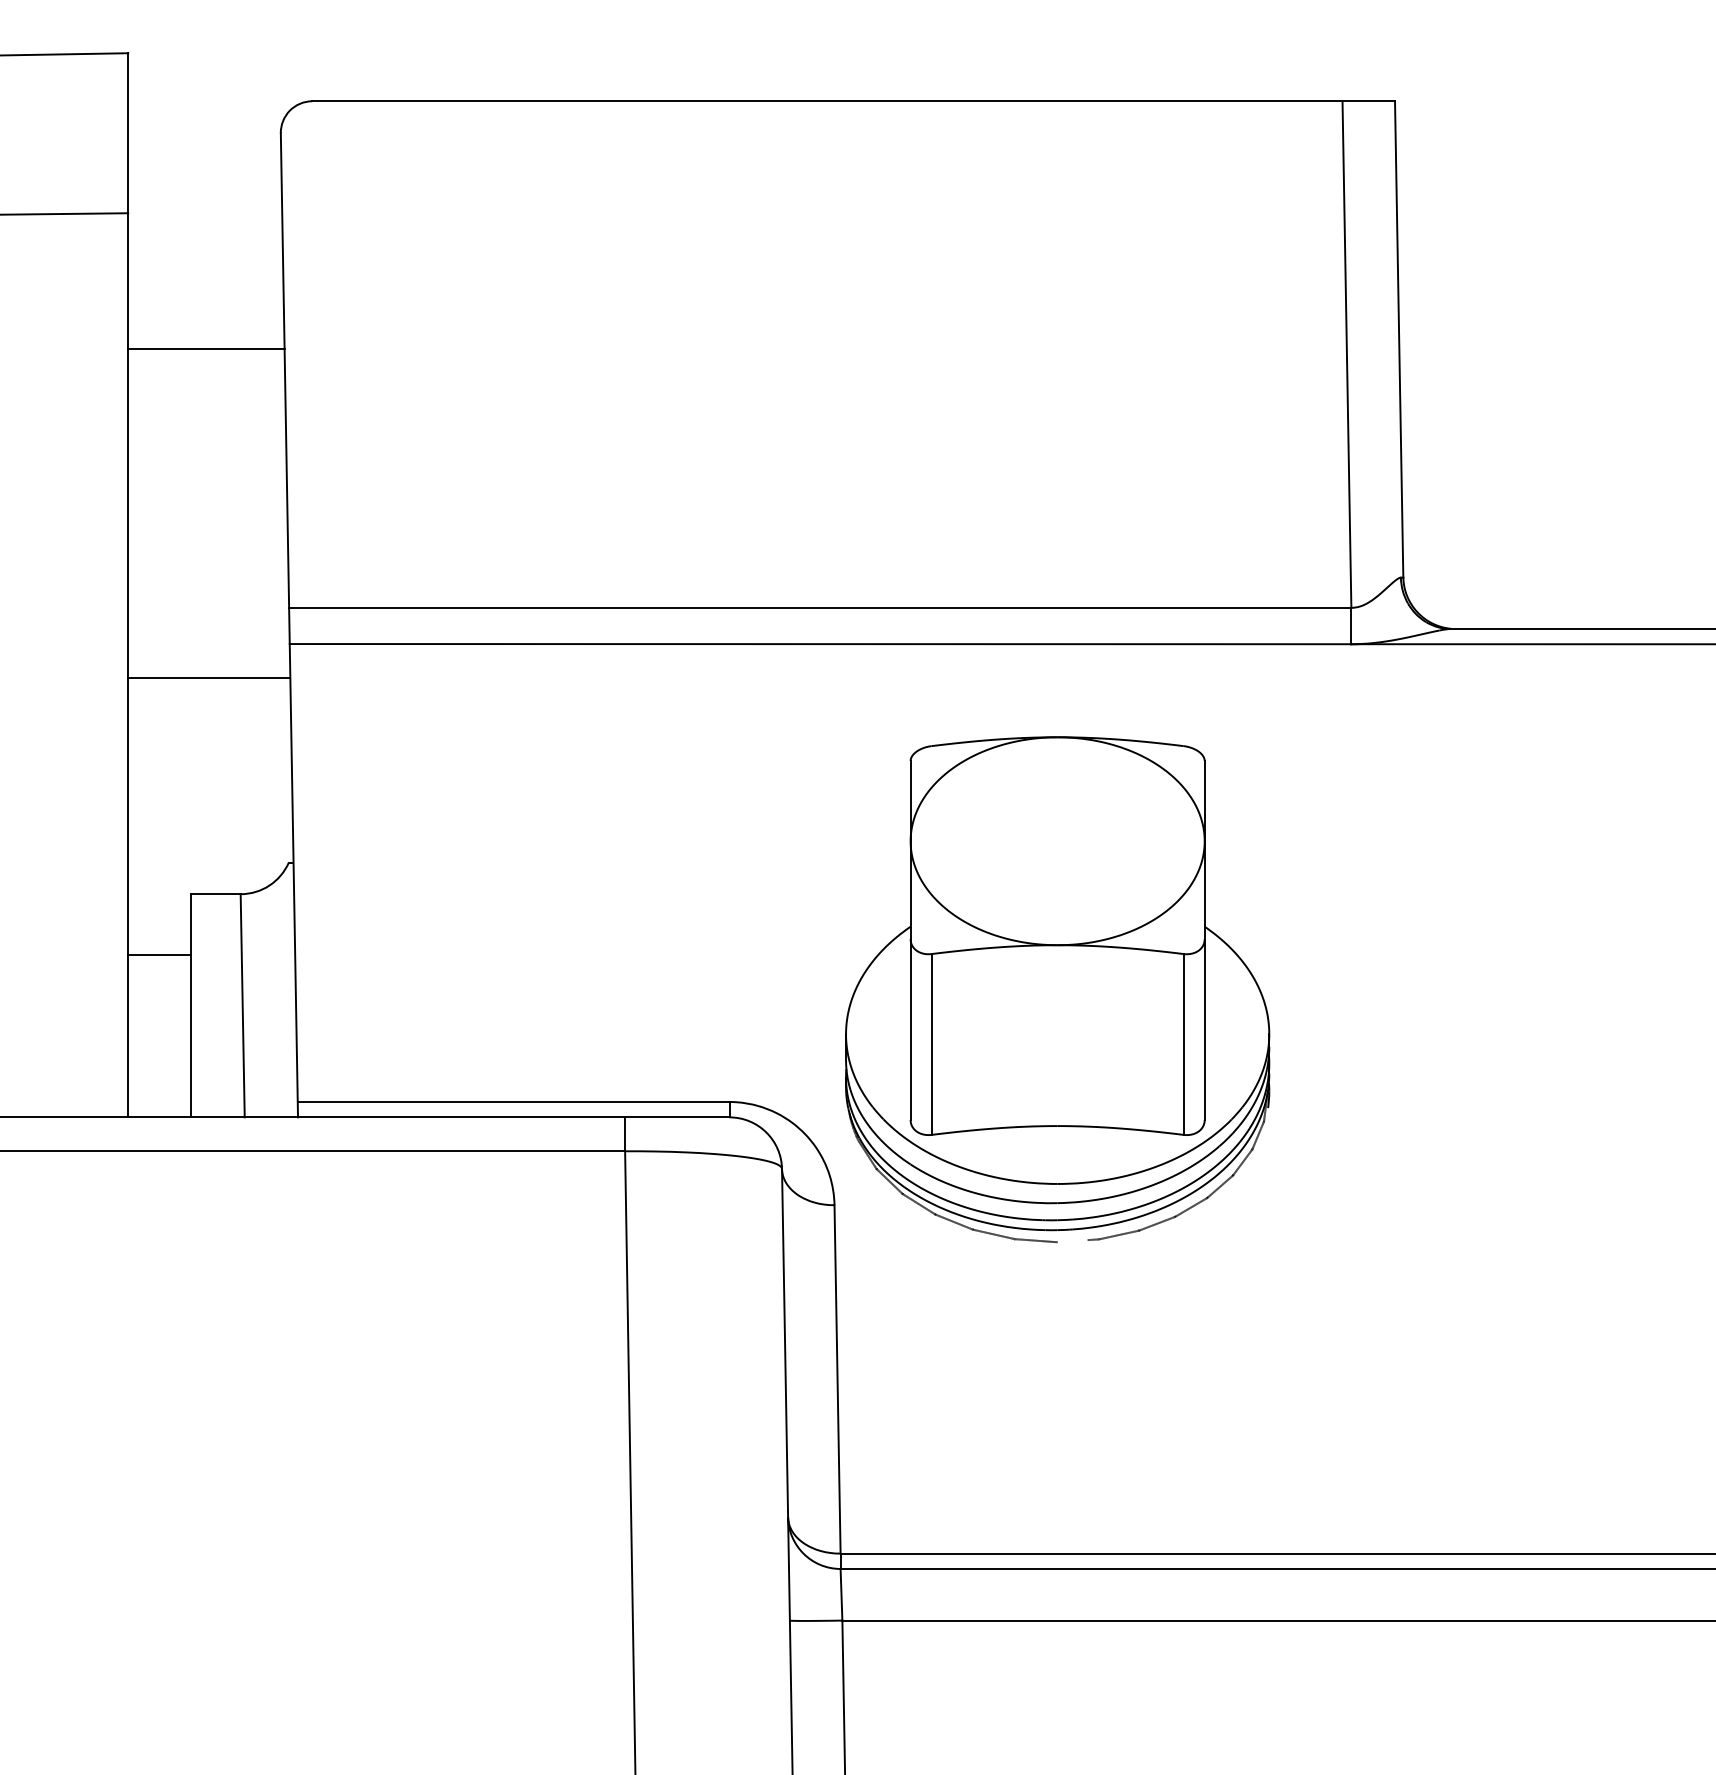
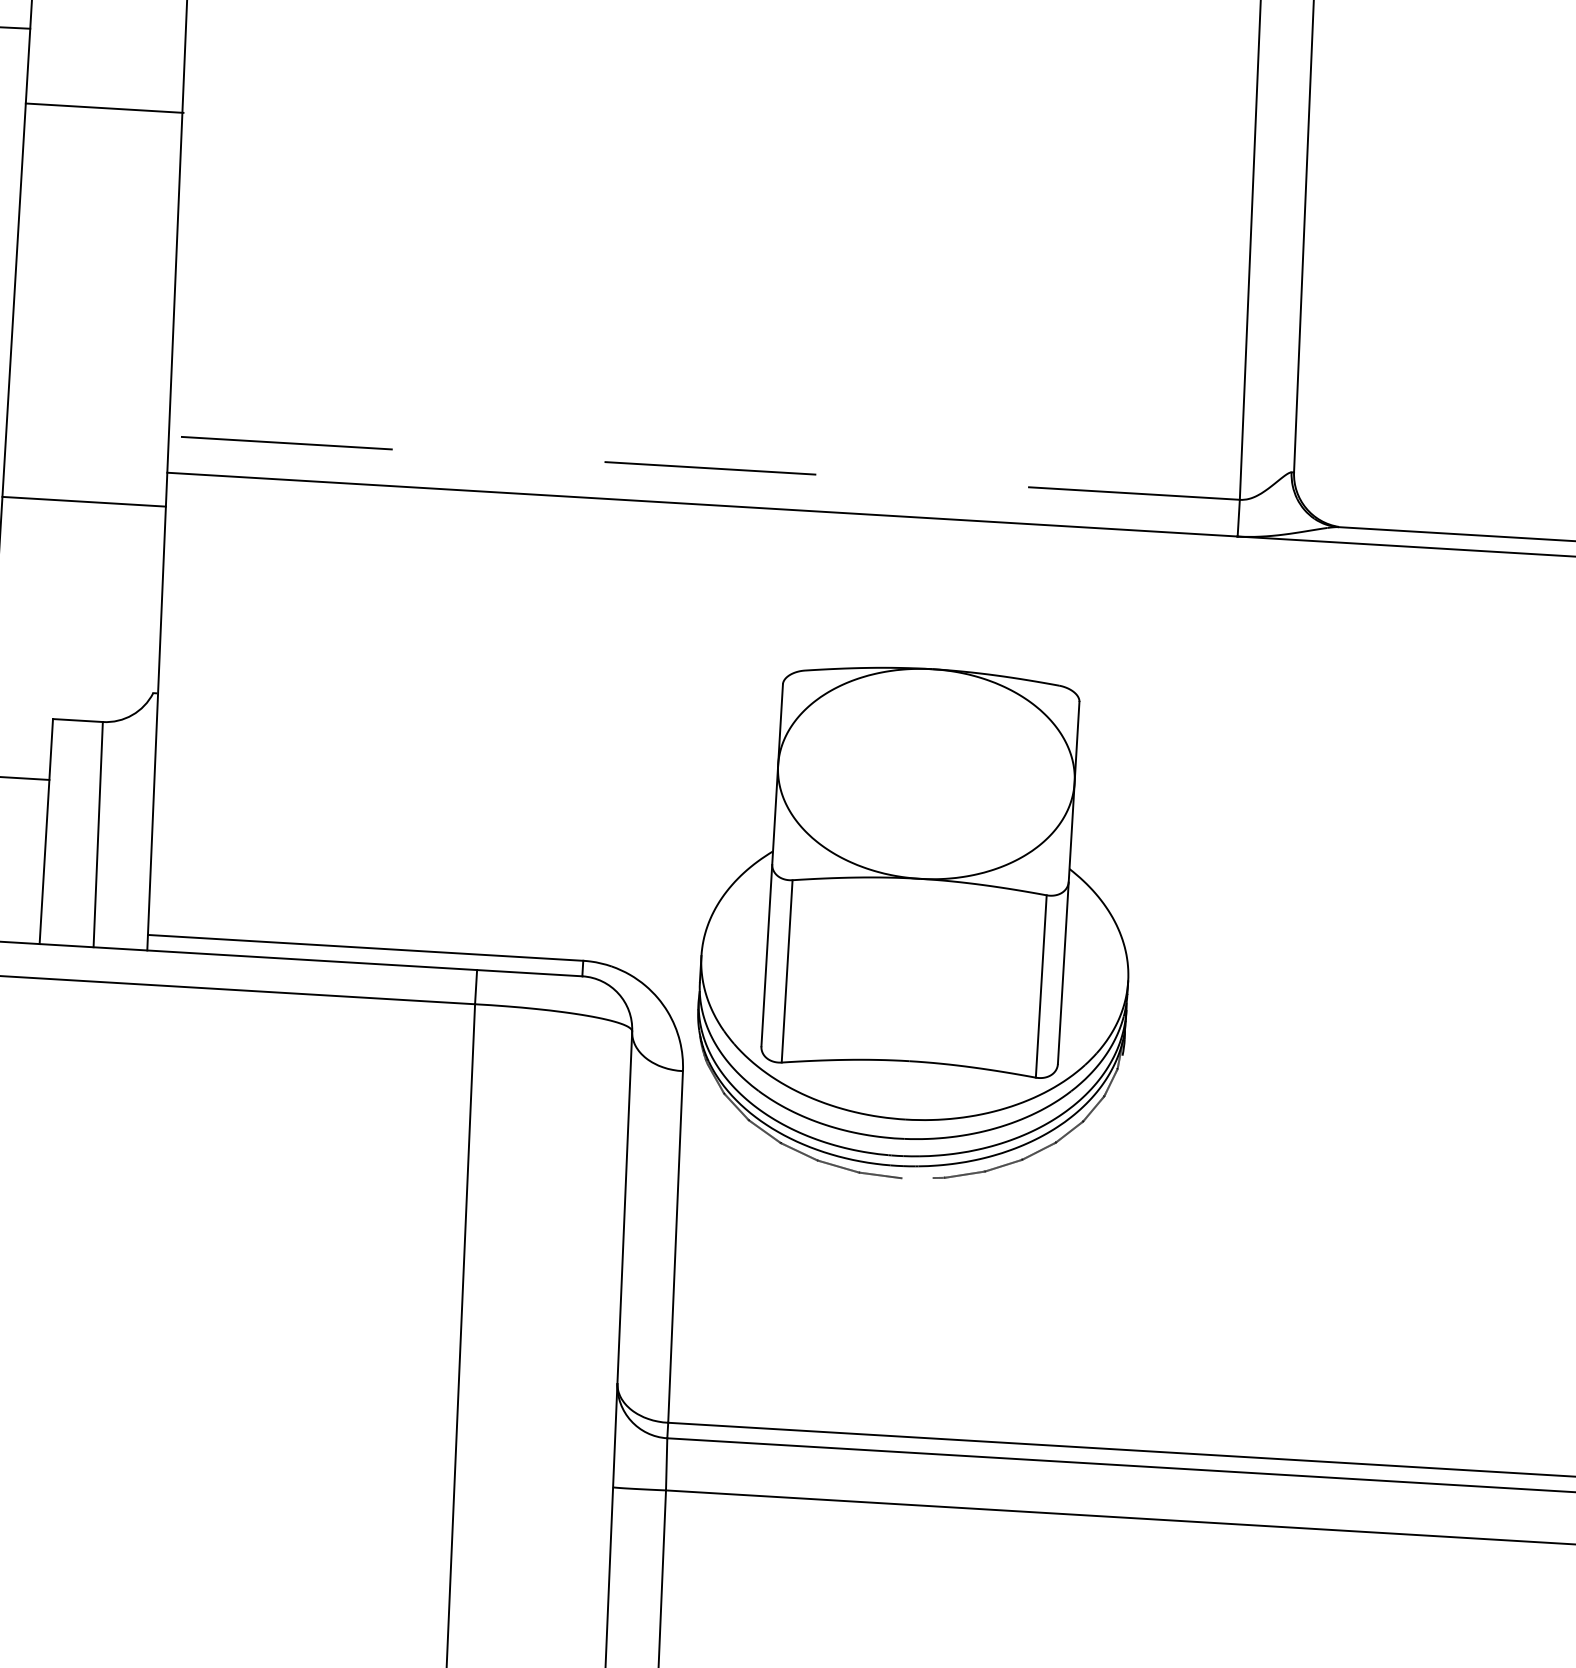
line: (206, 349) -> (104, 108), moved
line: (819, 607) -> (703, 467), solid -> dashed
part: (1057, 989) -> (917, 923), moved

